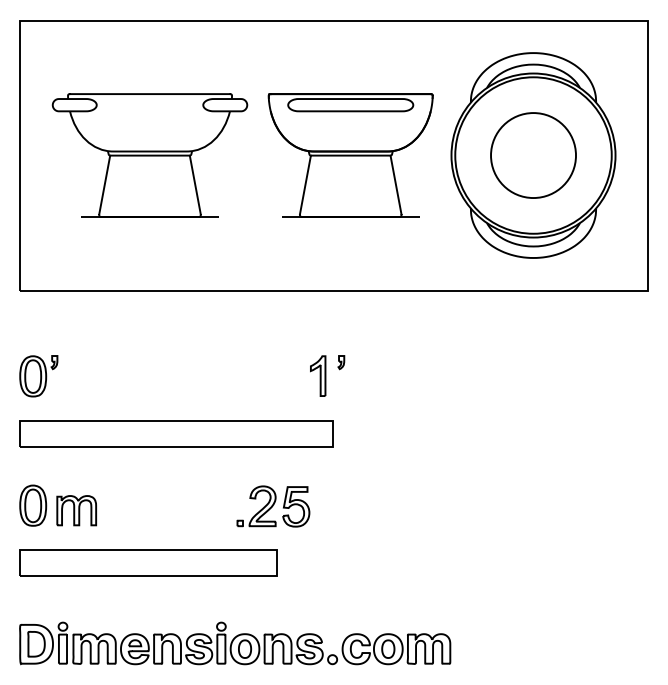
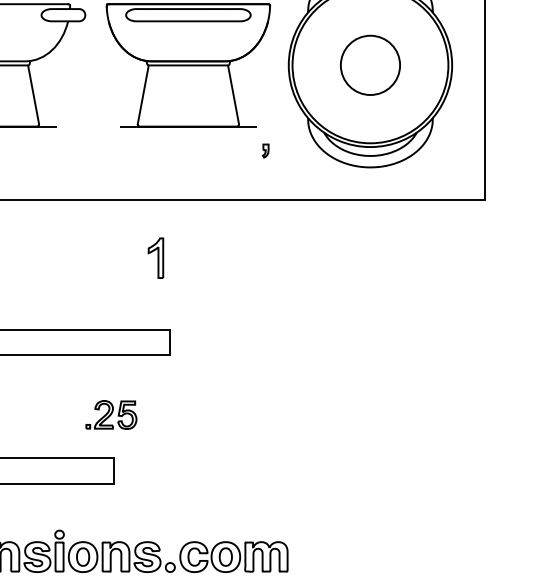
circle: (533, 155) -> (370, 65), size x0.7
part: (341, 362) -> (265, 151), moved
part: (318, 375) -> (156, 257), moved
part: (273, 506) -> (111, 414), size x0.7

